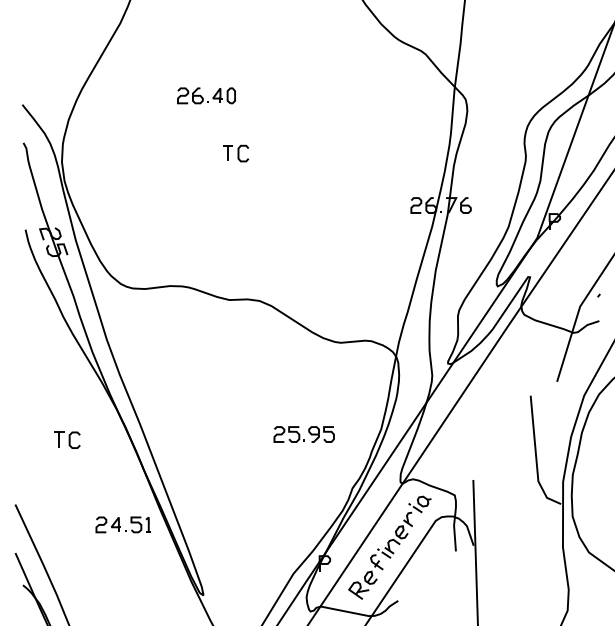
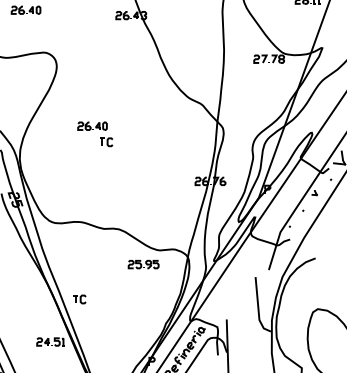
part: (236, 154) -> (106, 142), moved
part: (303, 434) -> (143, 264), moved
part: (67, 440) -> (79, 299), moved

